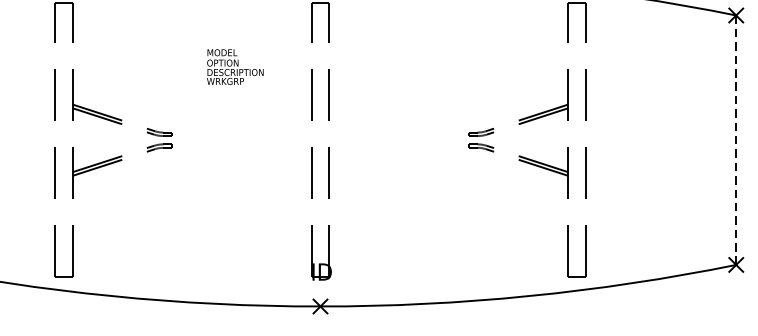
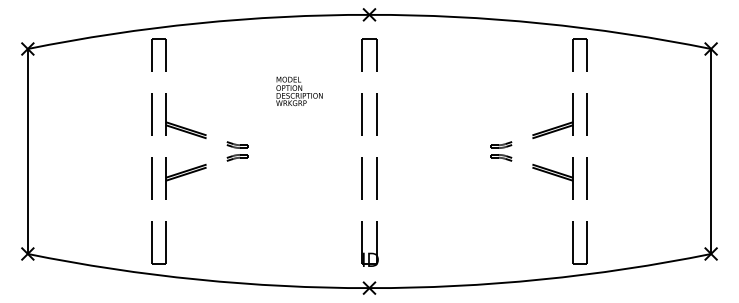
line: (736, 140) -> (711, 151), dashed -> solid

